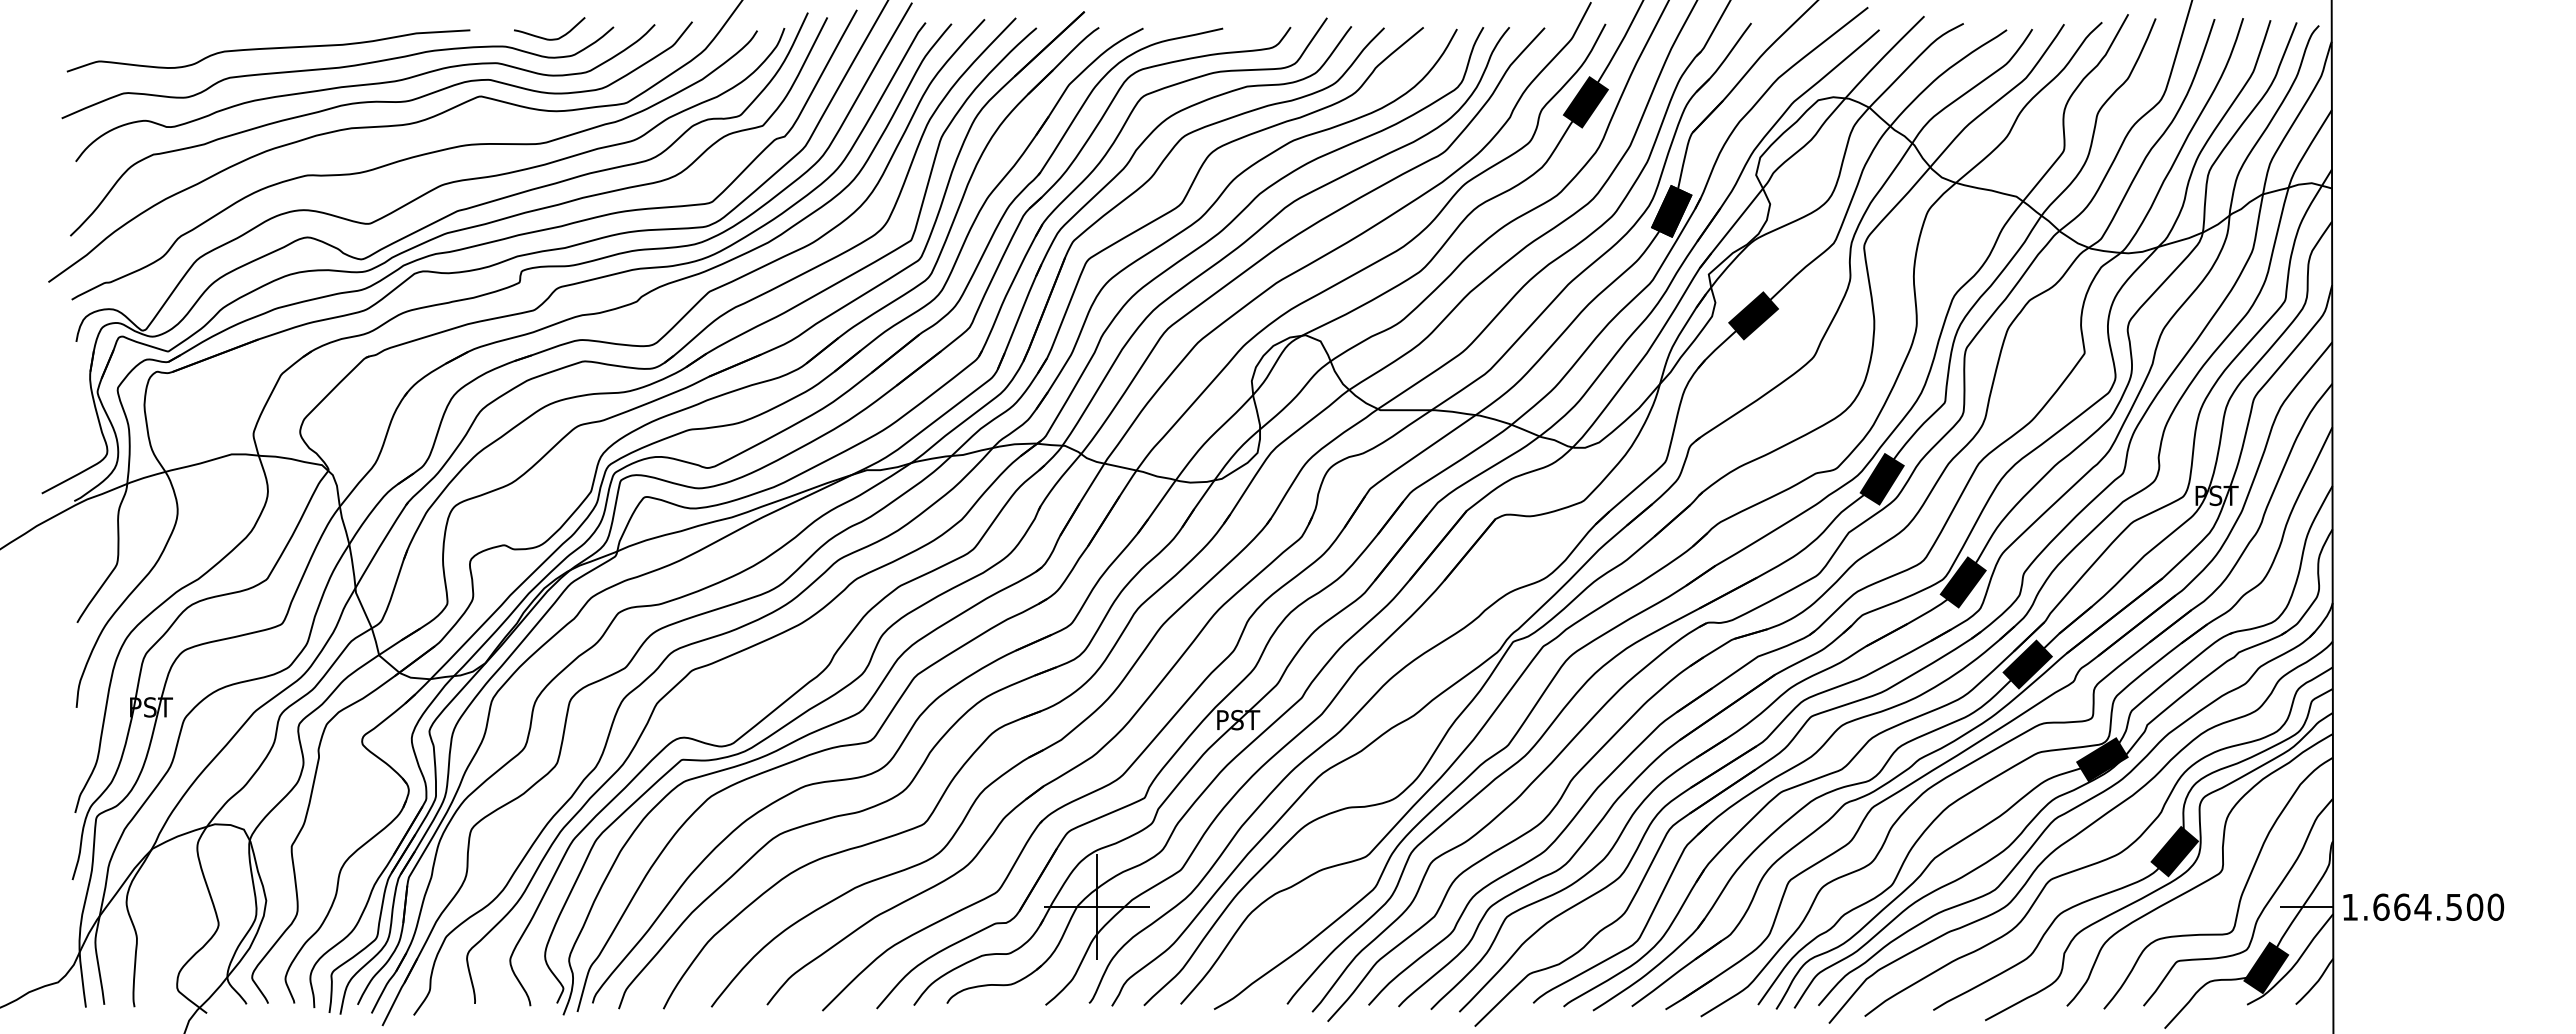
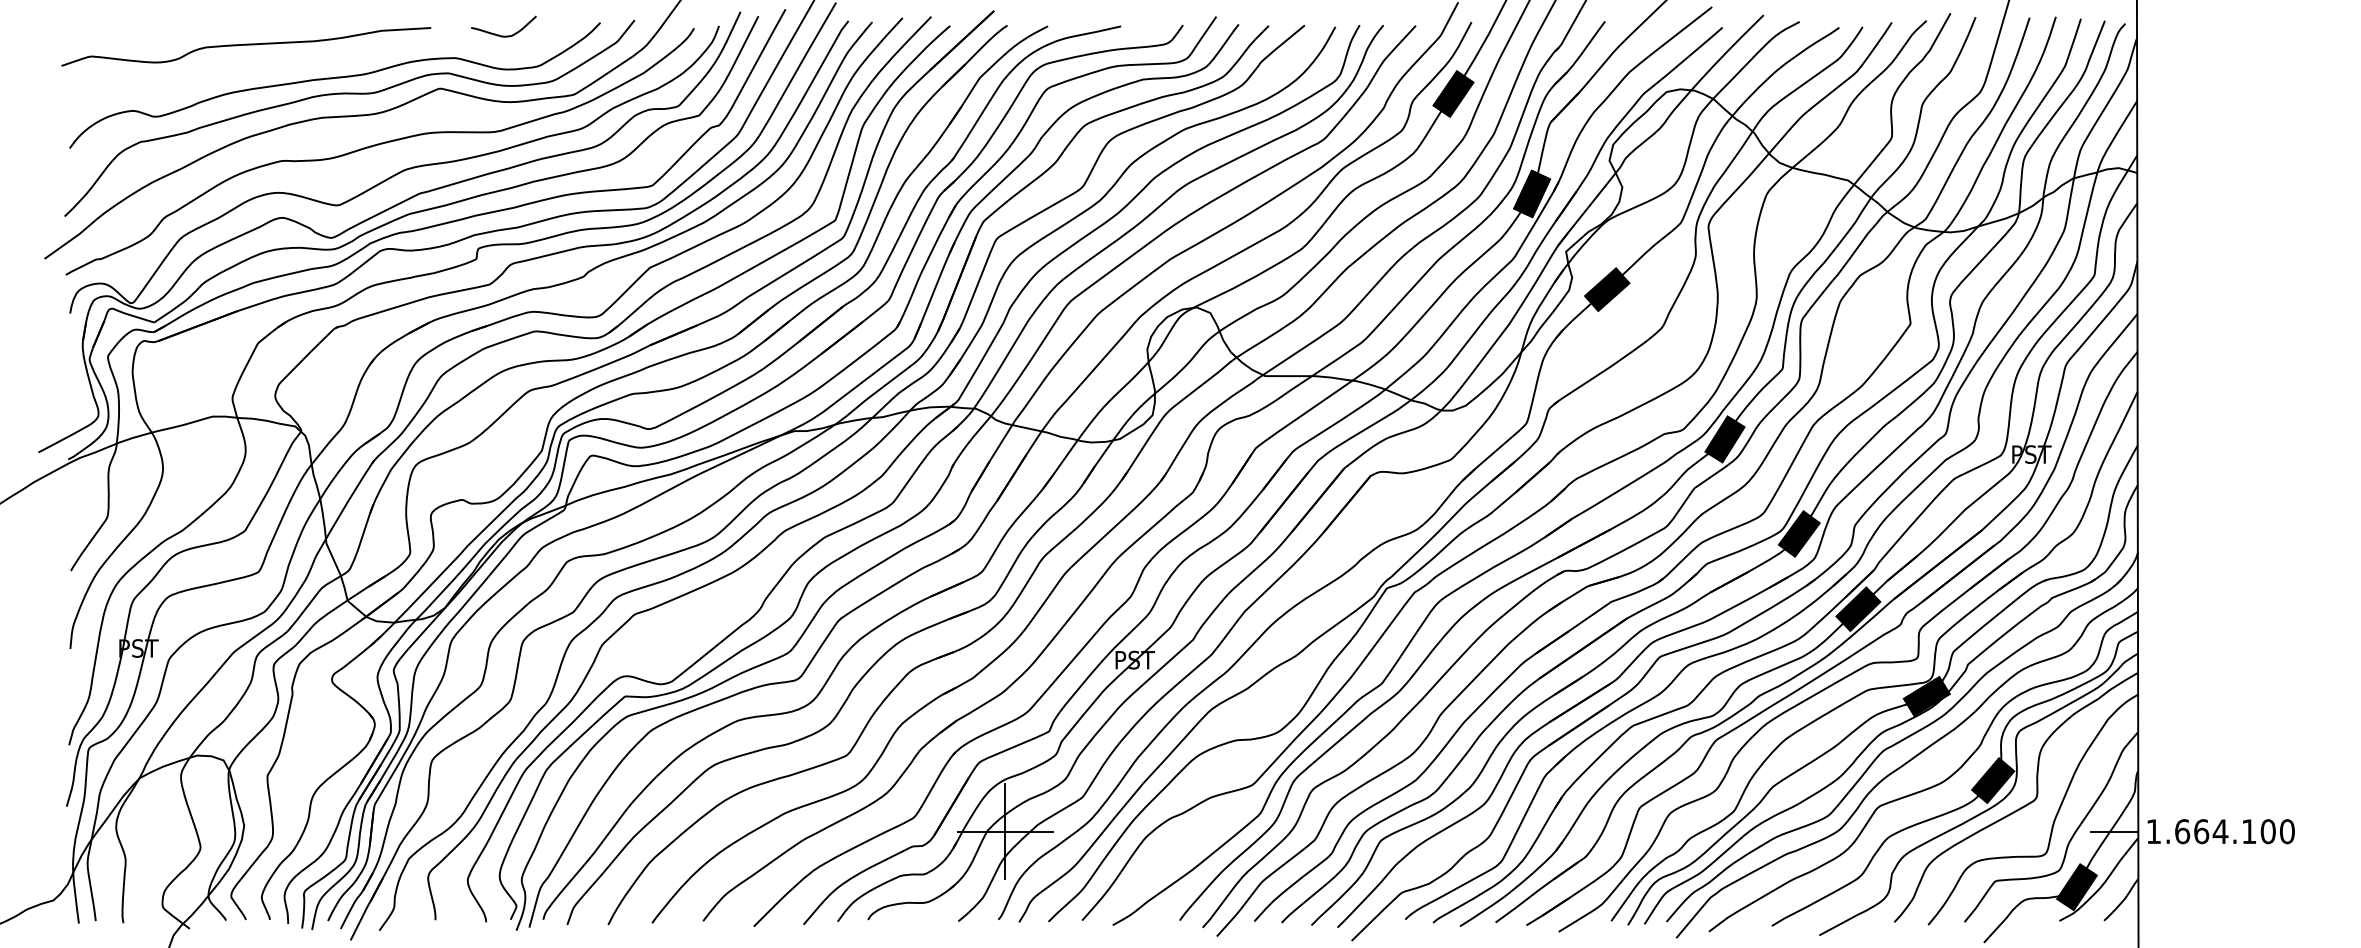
curve: (337, 68) -> (309, 62), removed
text: (2453, 907) -> (2248, 831), 1.664.500 -> 1.664.100

